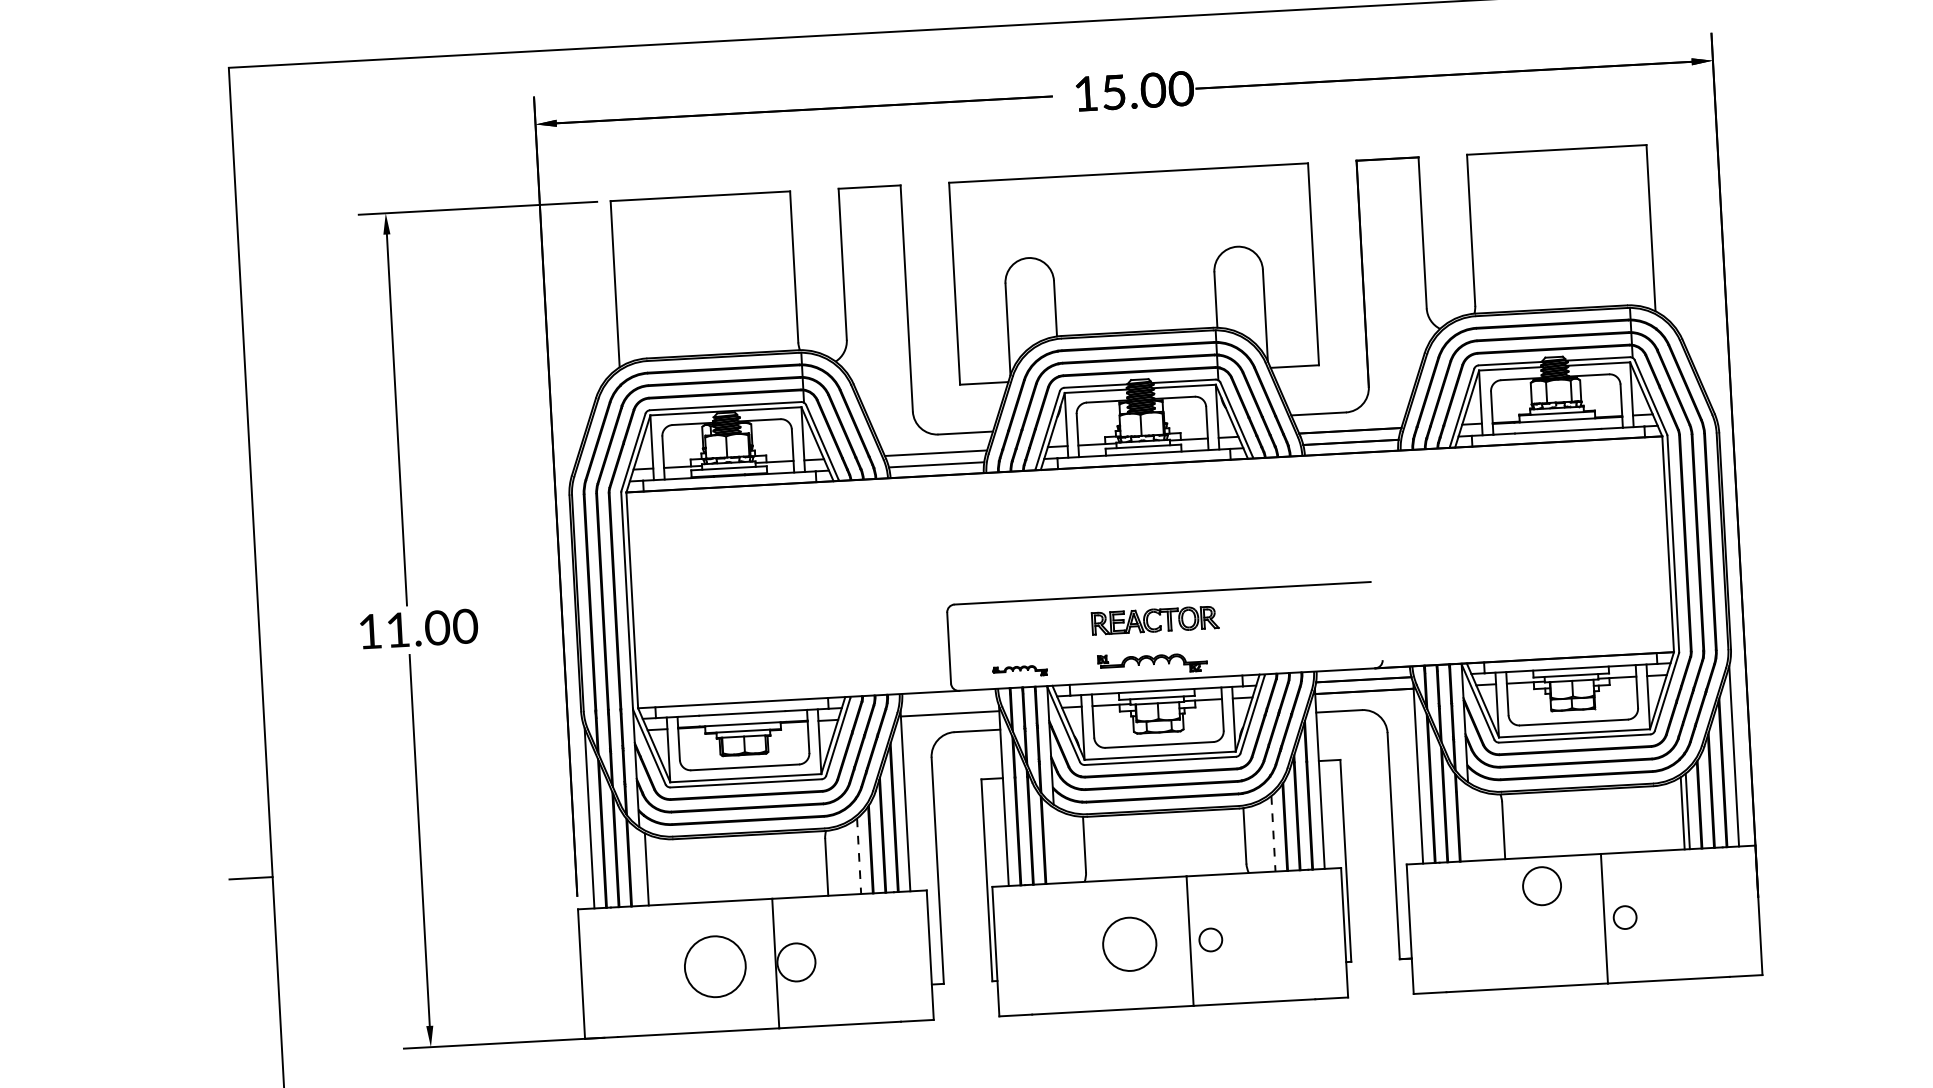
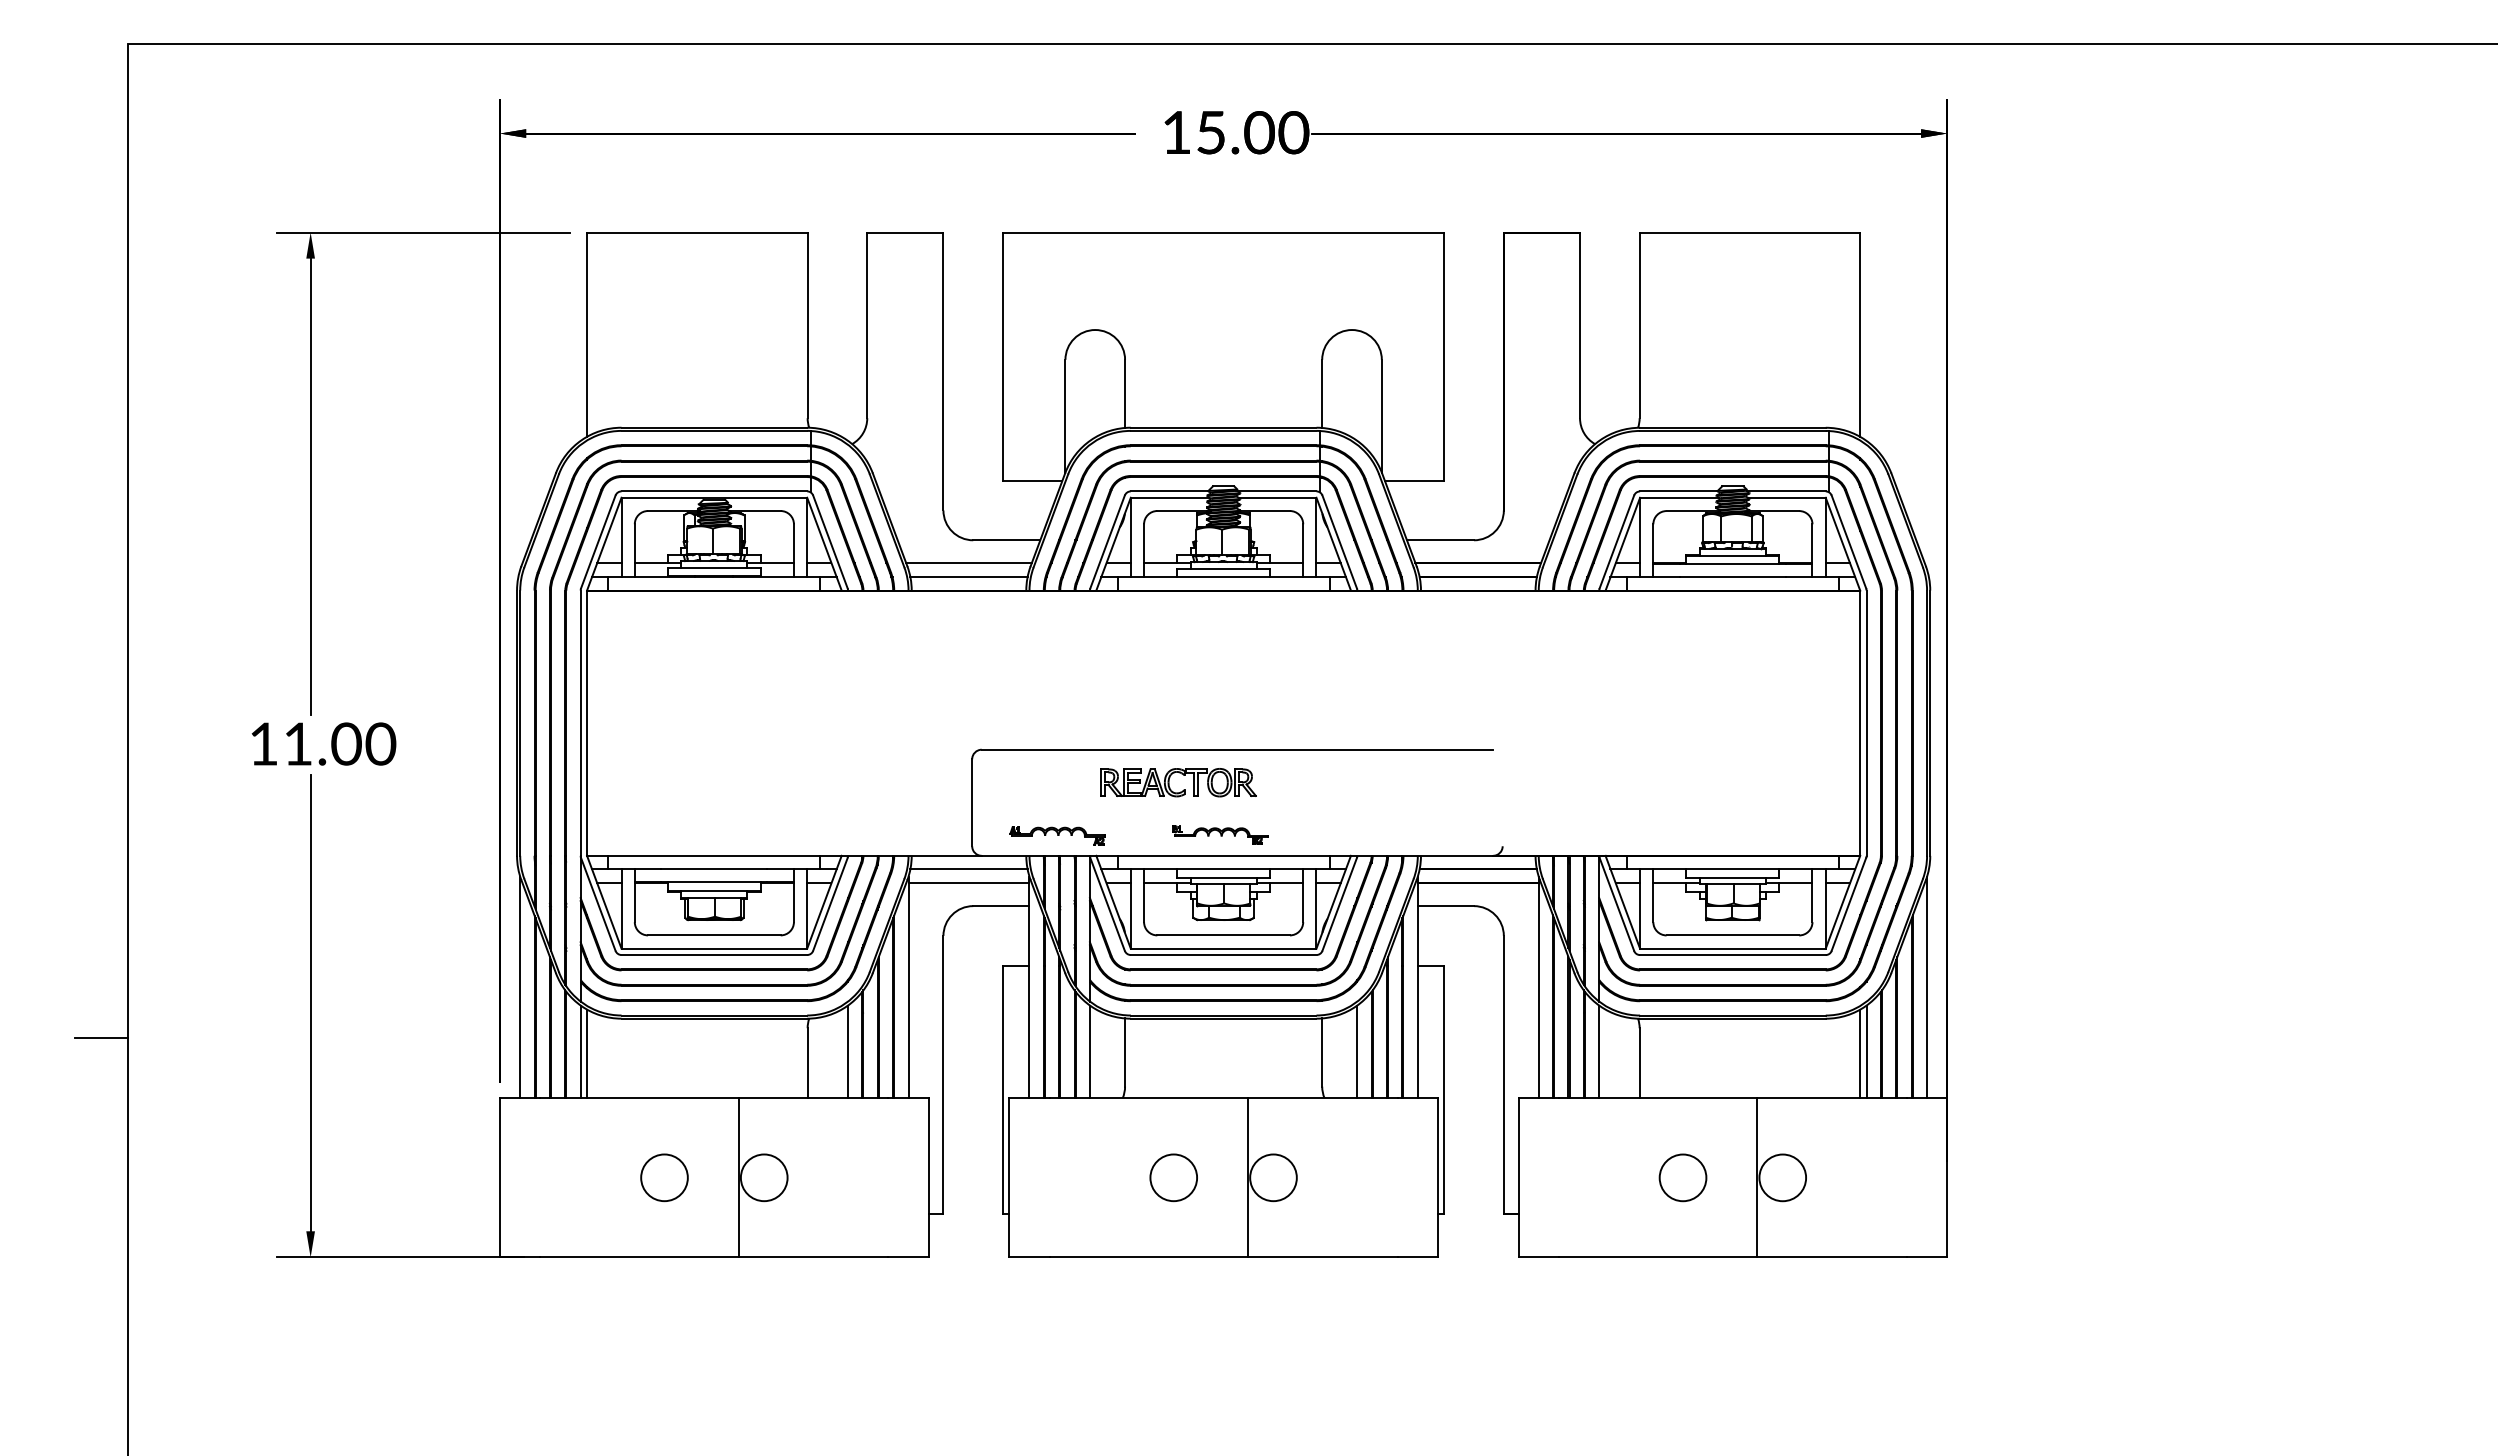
part: (1157, 613) -> (1181, 774), moved
part: (1152, 662) -> (1220, 834), size x0.71
part: (1019, 670) -> (1057, 835), size x1.43
line: (949, 702) -> (968, 869), added
line: (1470, 822) -> (1599, 1051), added
line: (1273, 834) -> (1357, 1052), dashed -> solid
line: (1055, 845) -> (1089, 1051), added
line: (859, 856) -> (848, 1052), dashed -> solid
line: (641, 867) -> (580, 1051), added
circle: (1541, 885) -> (1682, 1177), moved
circle: (1624, 917) -> (1782, 1177), size x1.67
circle: (1210, 939) -> (1273, 1177), size x1.67
circle: (1129, 944) -> (1173, 1177), size x0.71
circle: (715, 966) -> (664, 1177), size x0.62

